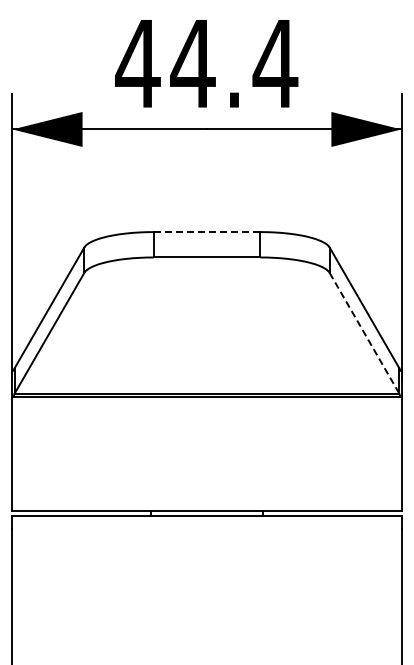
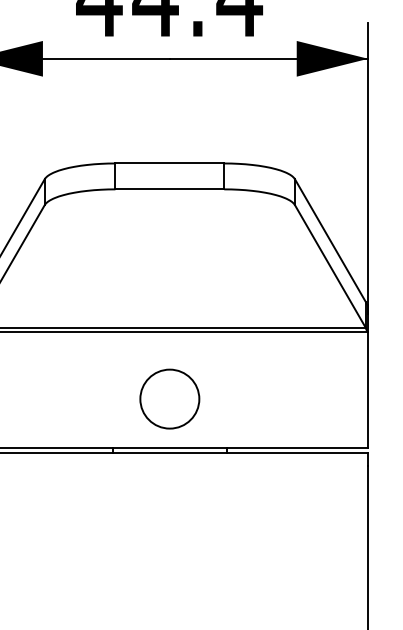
line: (207, 232) -> (170, 163), dashed -> solid
line: (364, 333) -> (330, 266), dashed -> solid
circle: (206, 462) -> (169, 398), added

